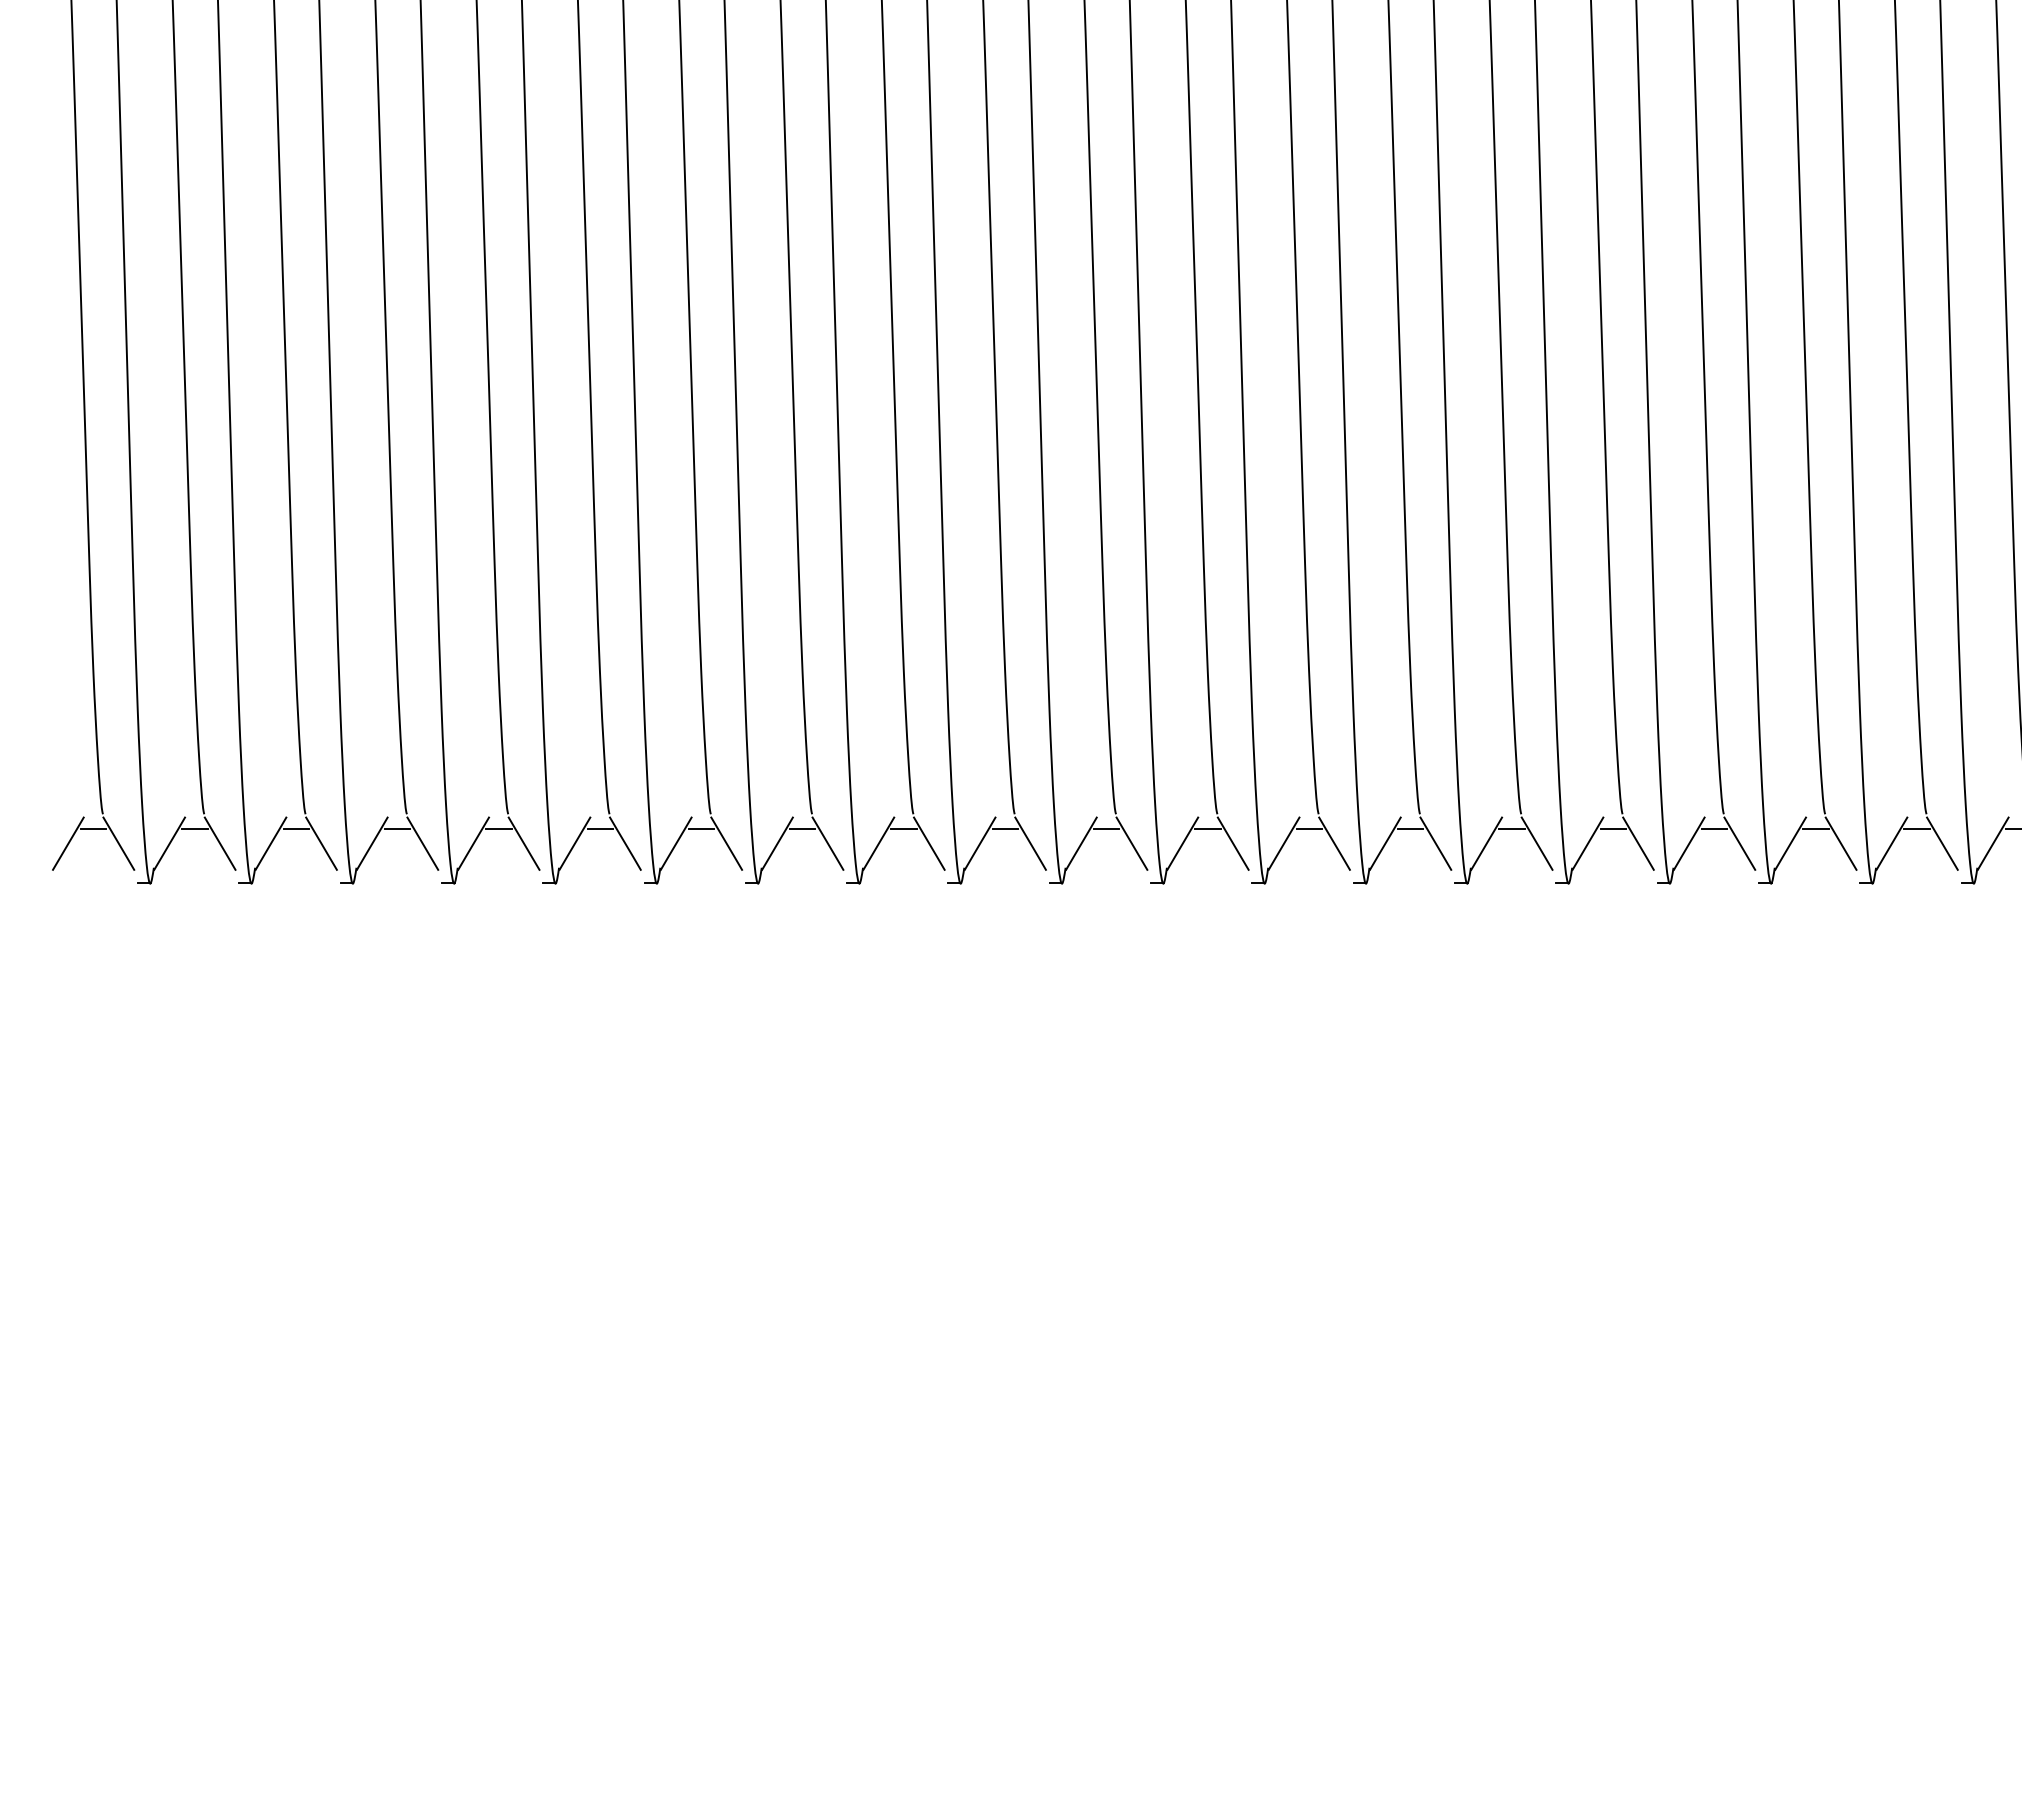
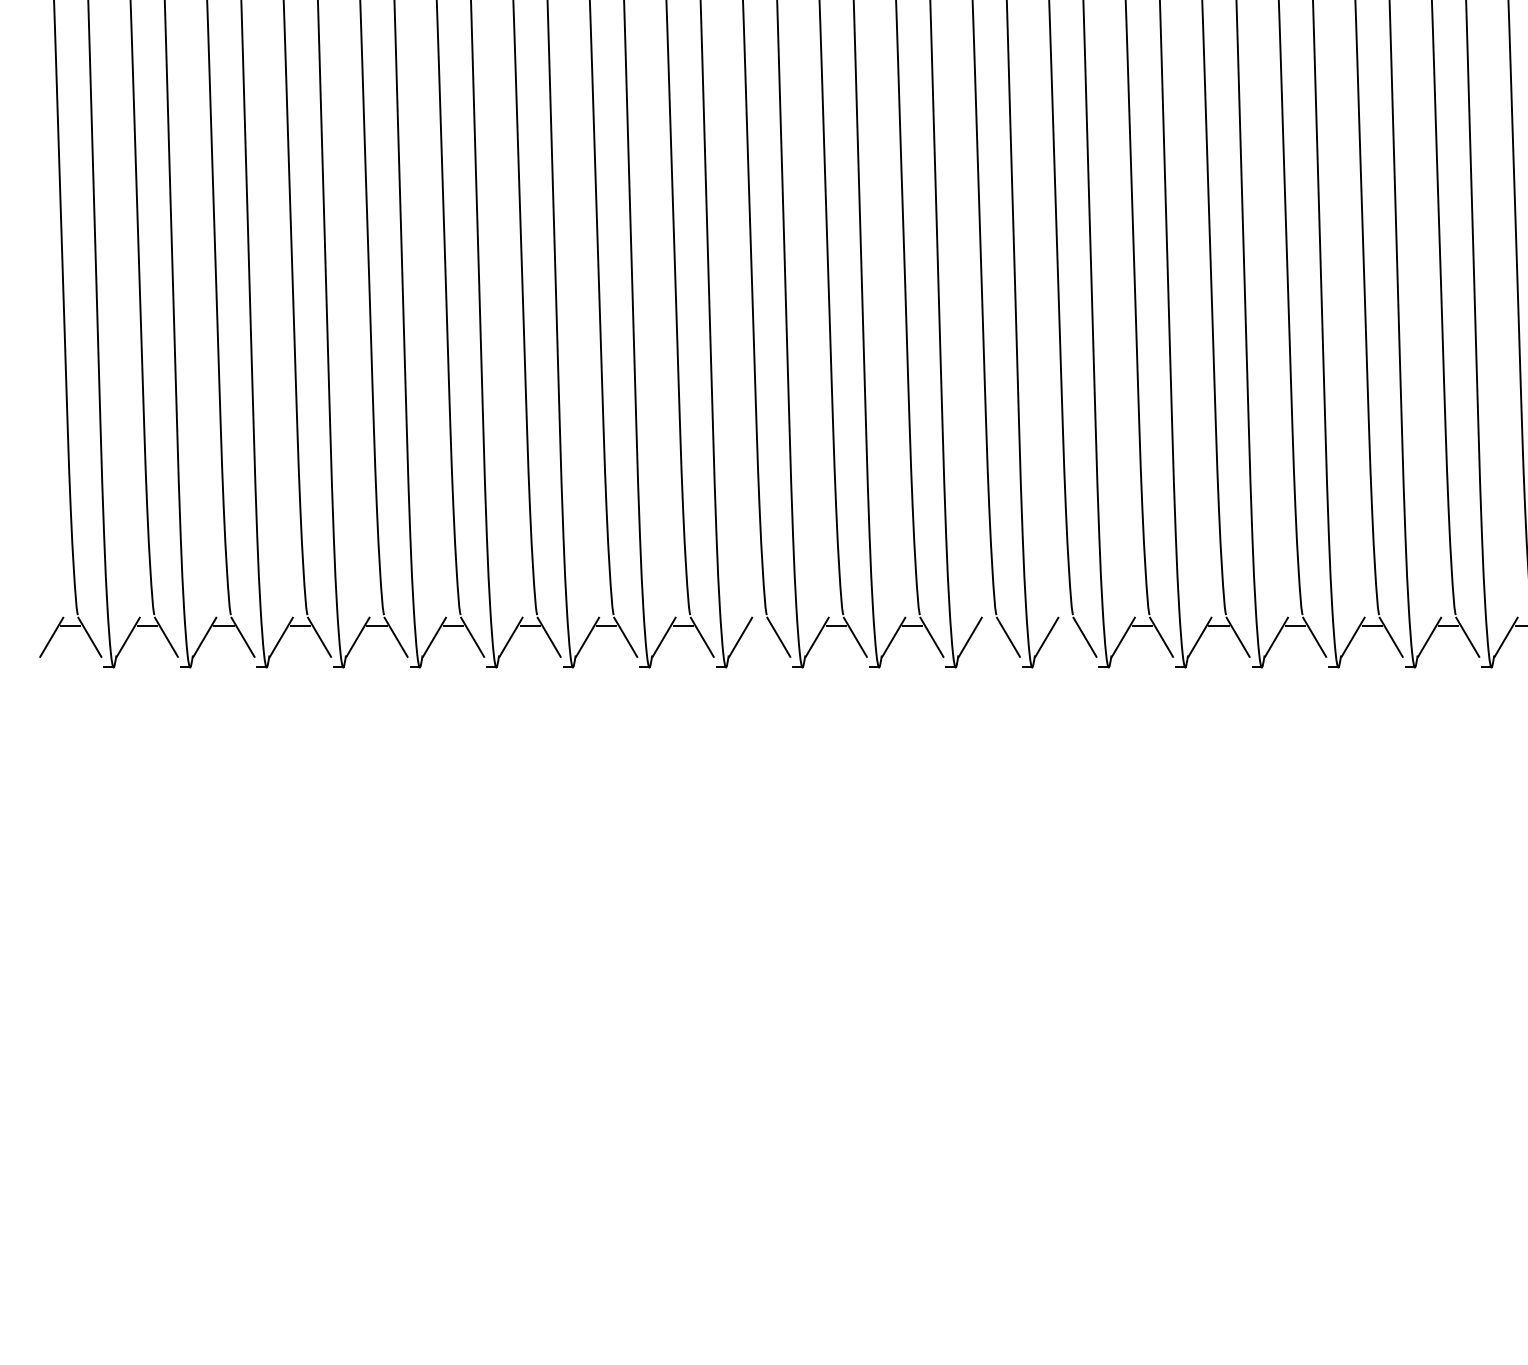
line: (1005, 828) -> (759, 625), removed
line: (1308, 828) -> (988, 625), removed
line: (1410, 828) -> (1065, 625), removed

